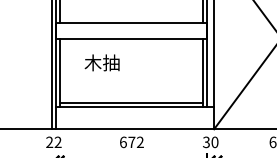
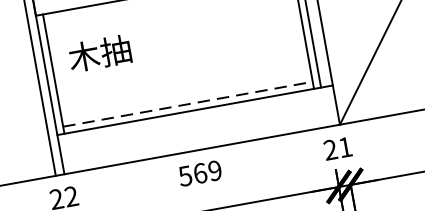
text: (101, 62) -> (98, 53), moved
line: (132, 102) -> (188, 103), solid -> dashed
text: (131, 142) -> (199, 173), 672 -> 569
text: (210, 142) -> (337, 148), 30 -> 21

